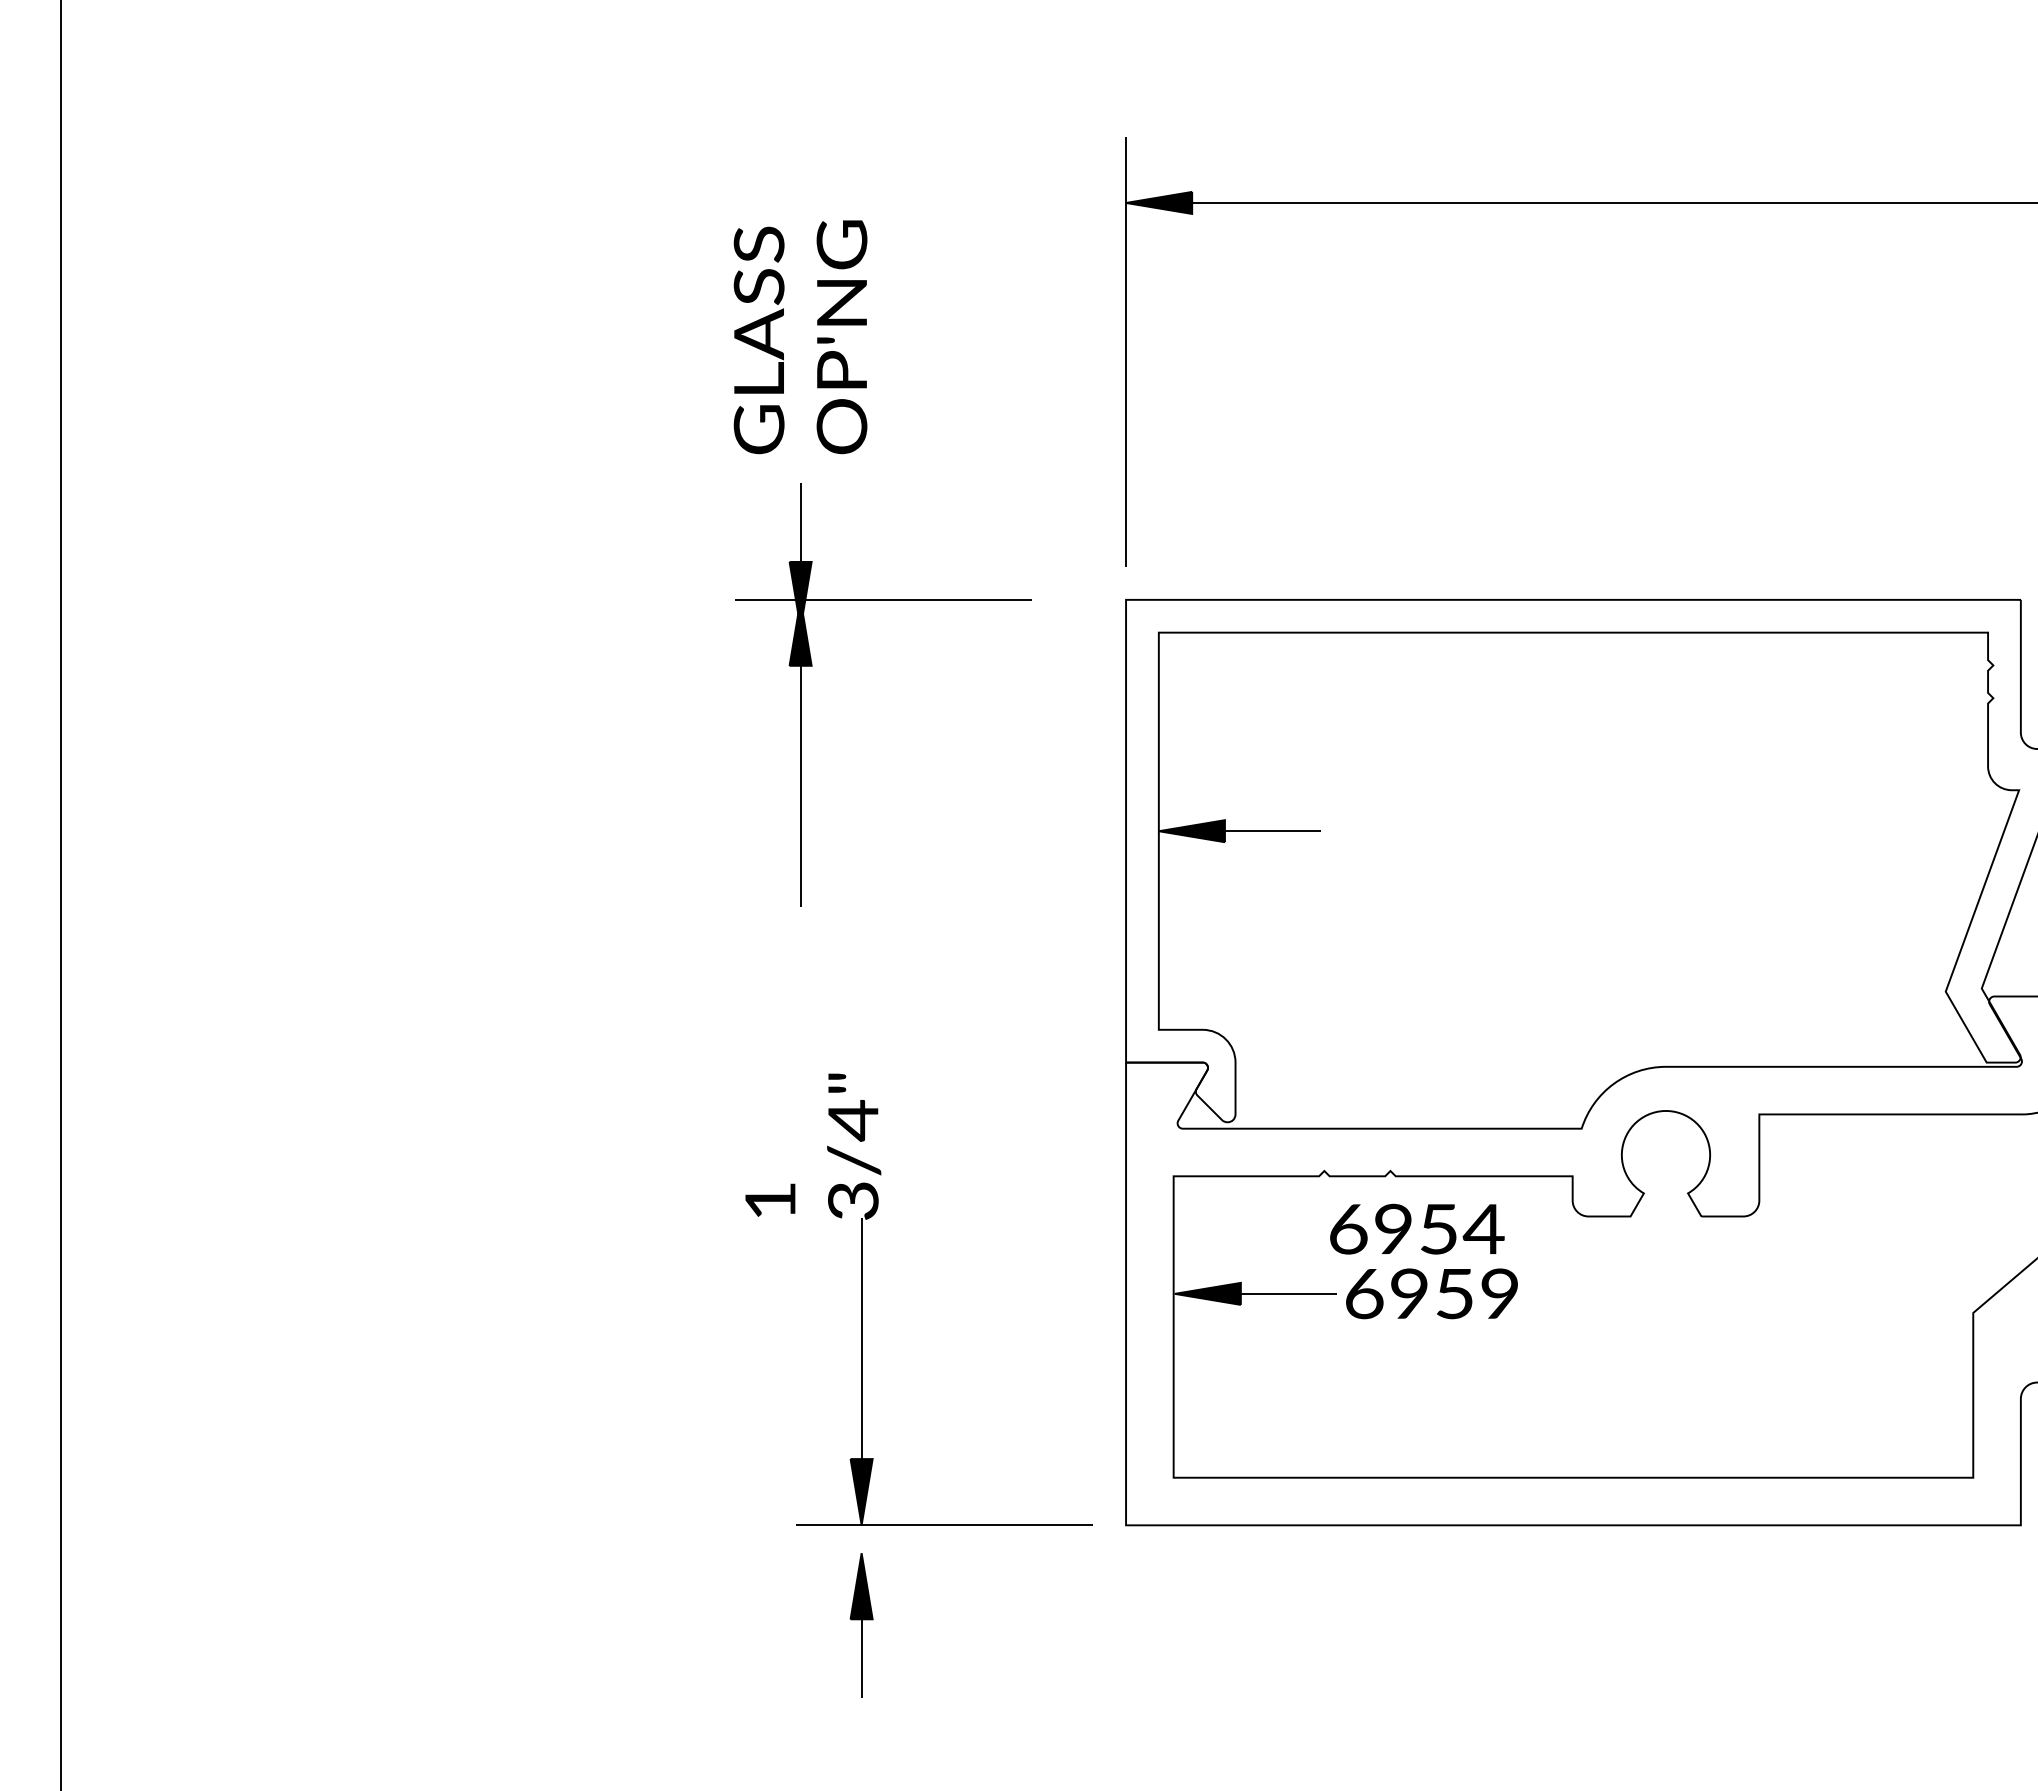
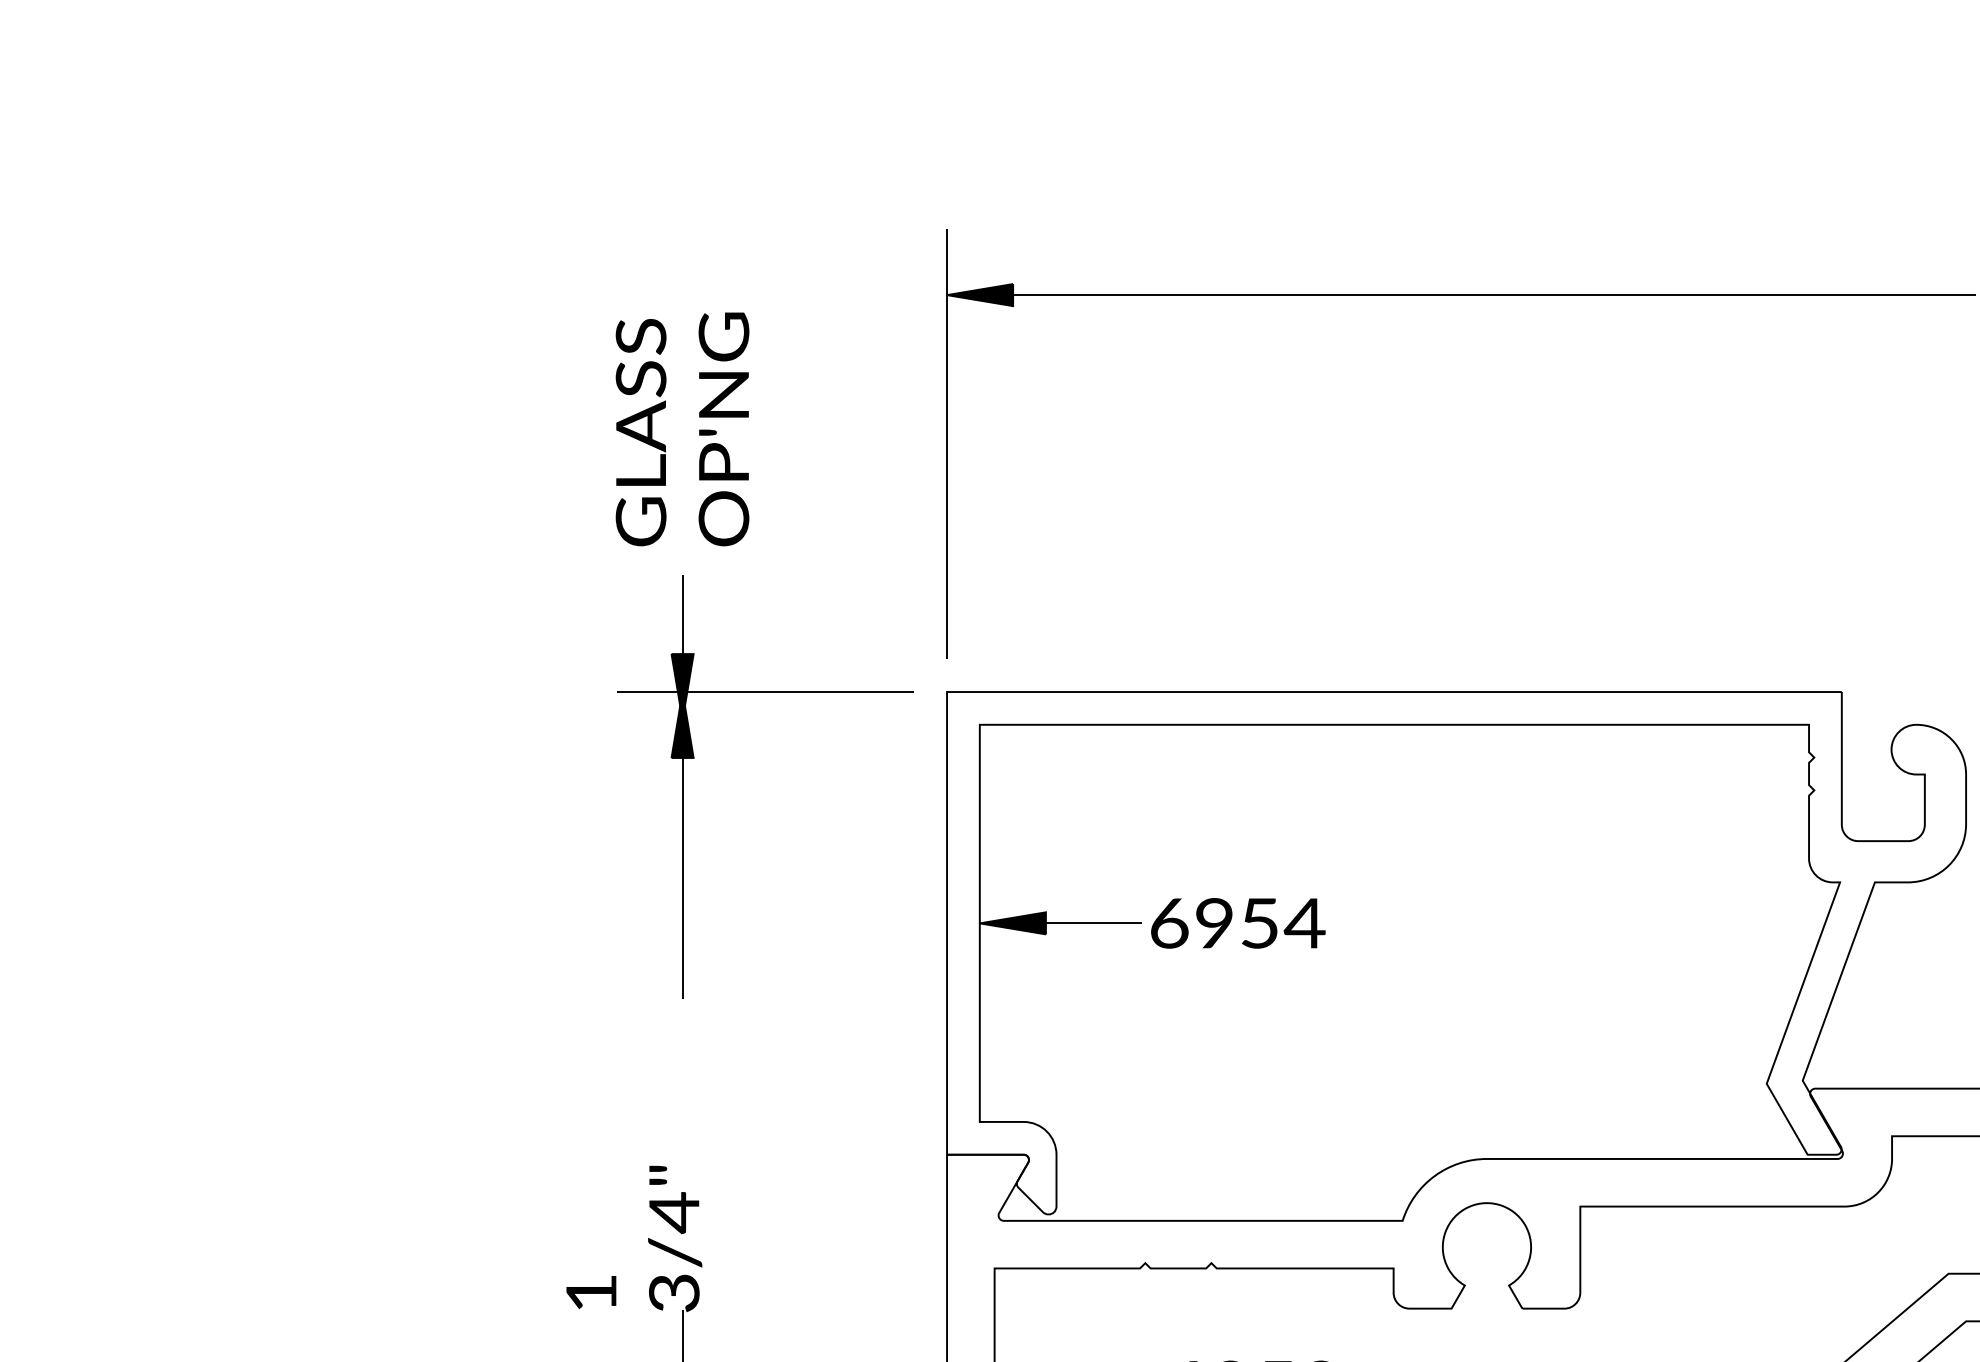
text: (800, 337) -> (682, 429), moved
part: (812, 666) -> (694, 758), moved
text: (1417, 1228) -> (1238, 922), moved

